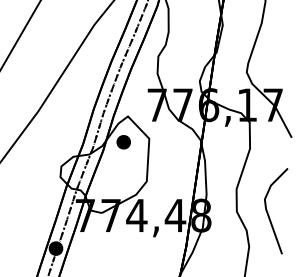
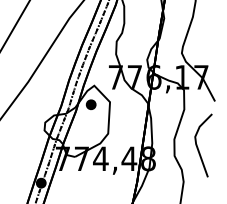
line: (269, 213) -> (198, 147), moved

